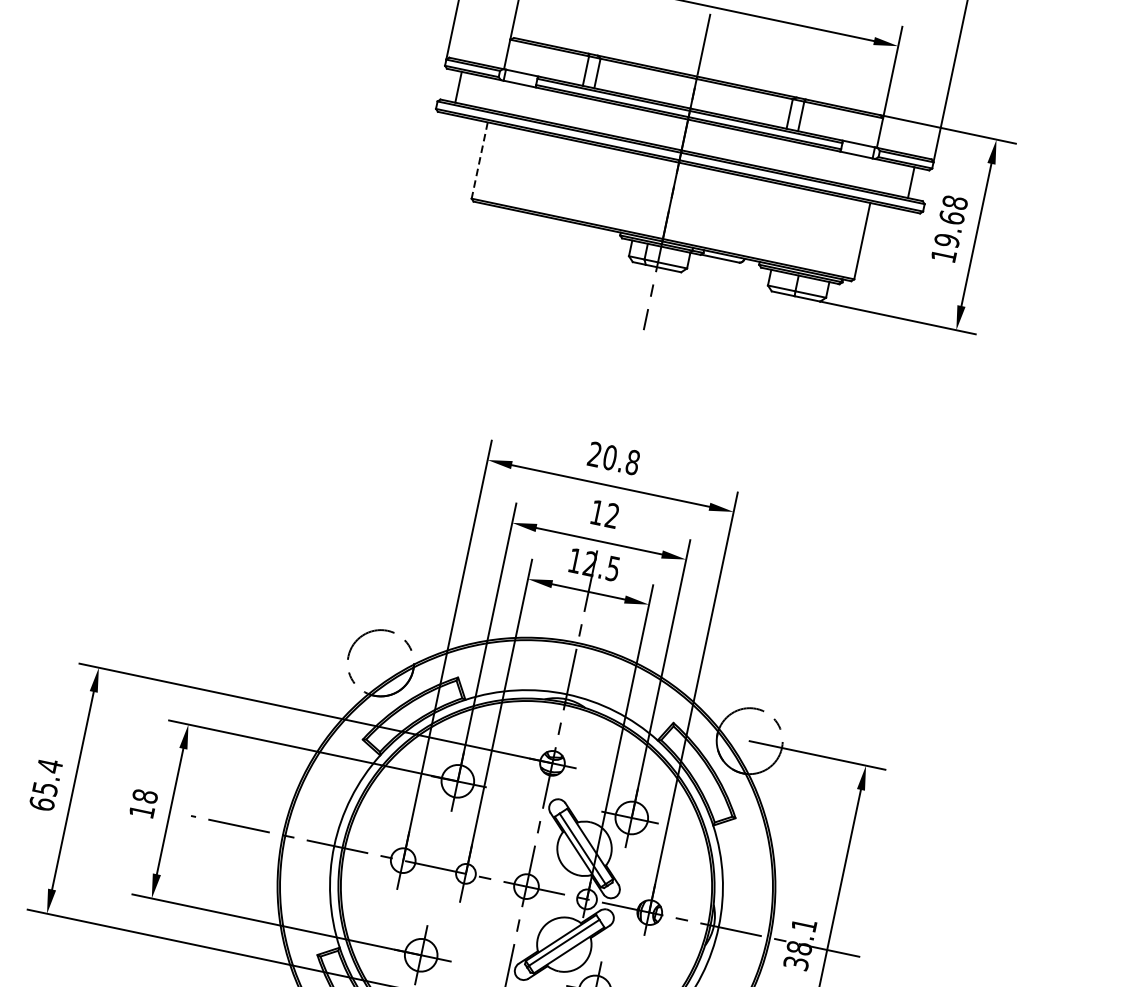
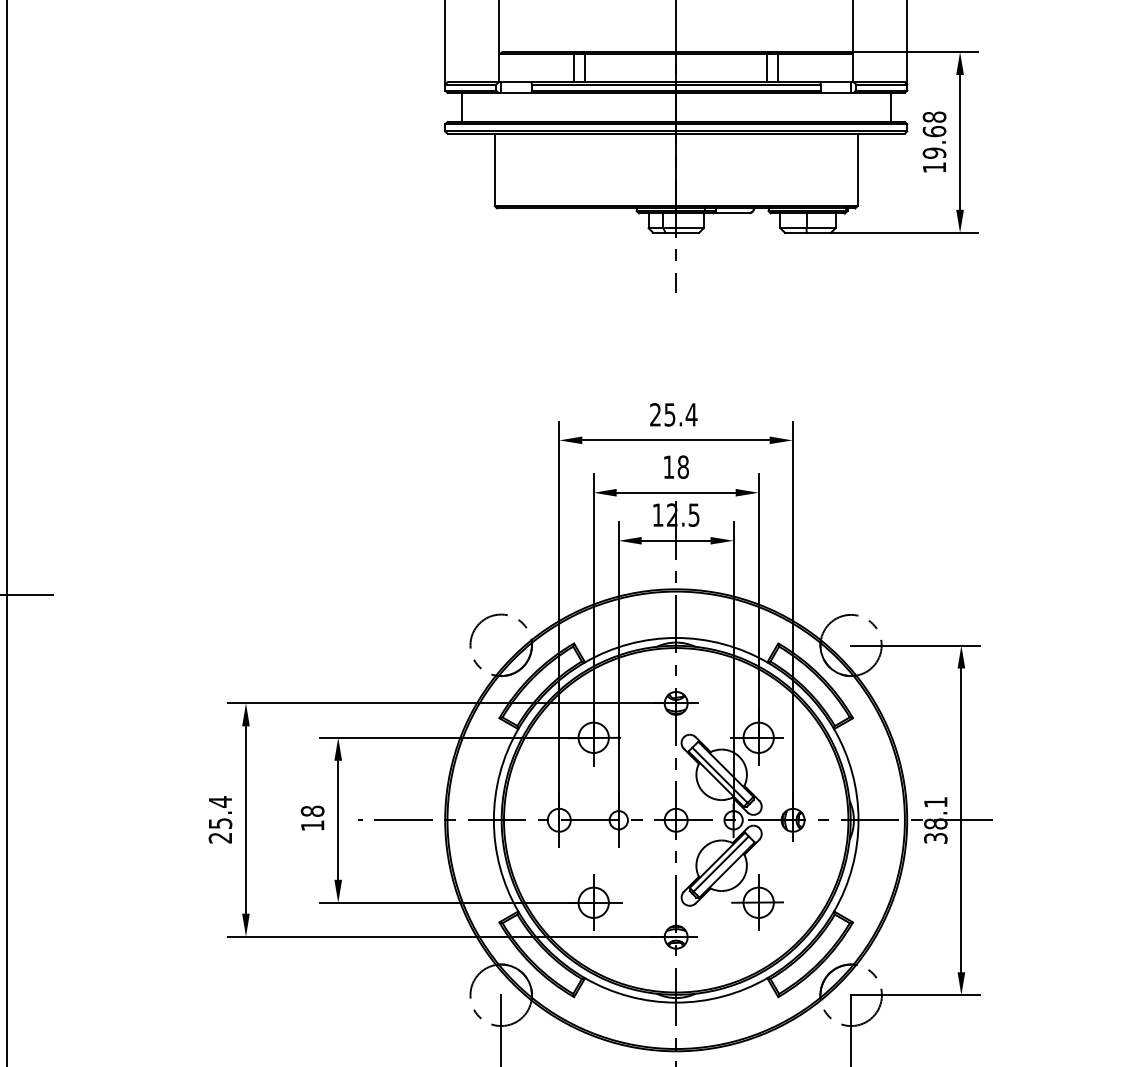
line: (479, 161) -> (494, 170), dashed -> solid
text: (621, 459) -> (680, 414), 20.8 -> 25.4
text: (611, 516) -> (682, 467), 12 -> 18
text: (42, 803) -> (220, 837), 65.4 -> 25.4

